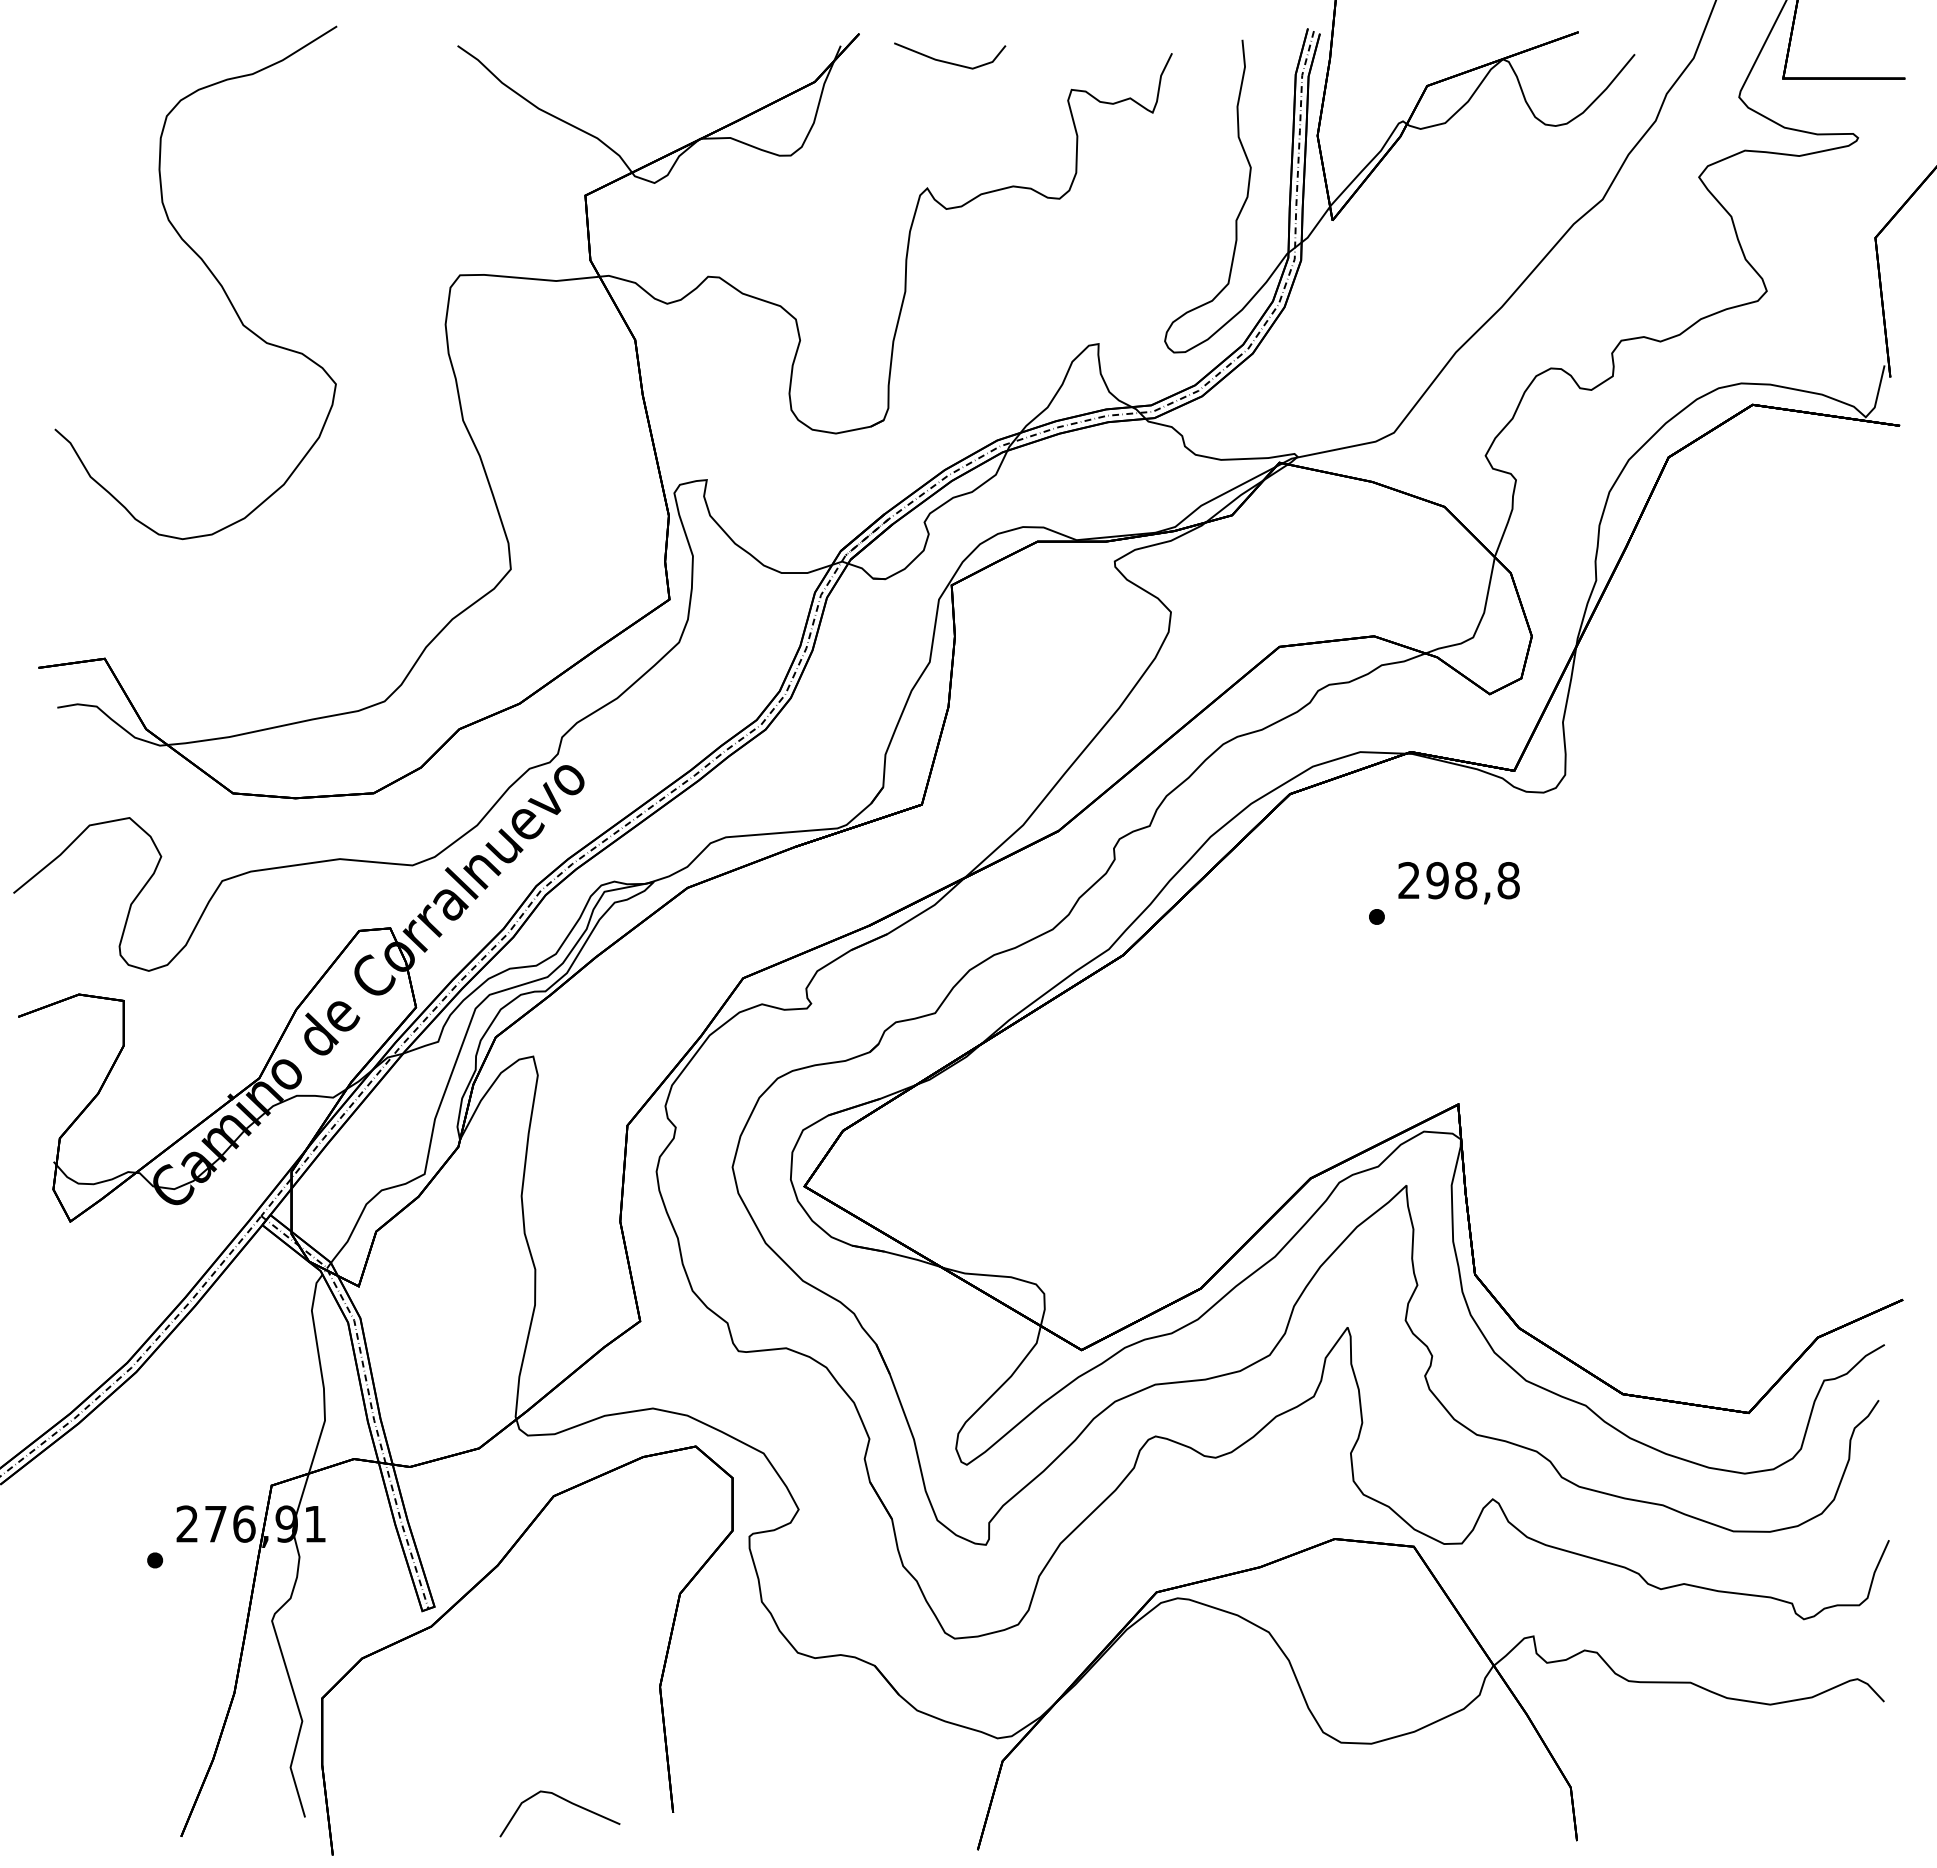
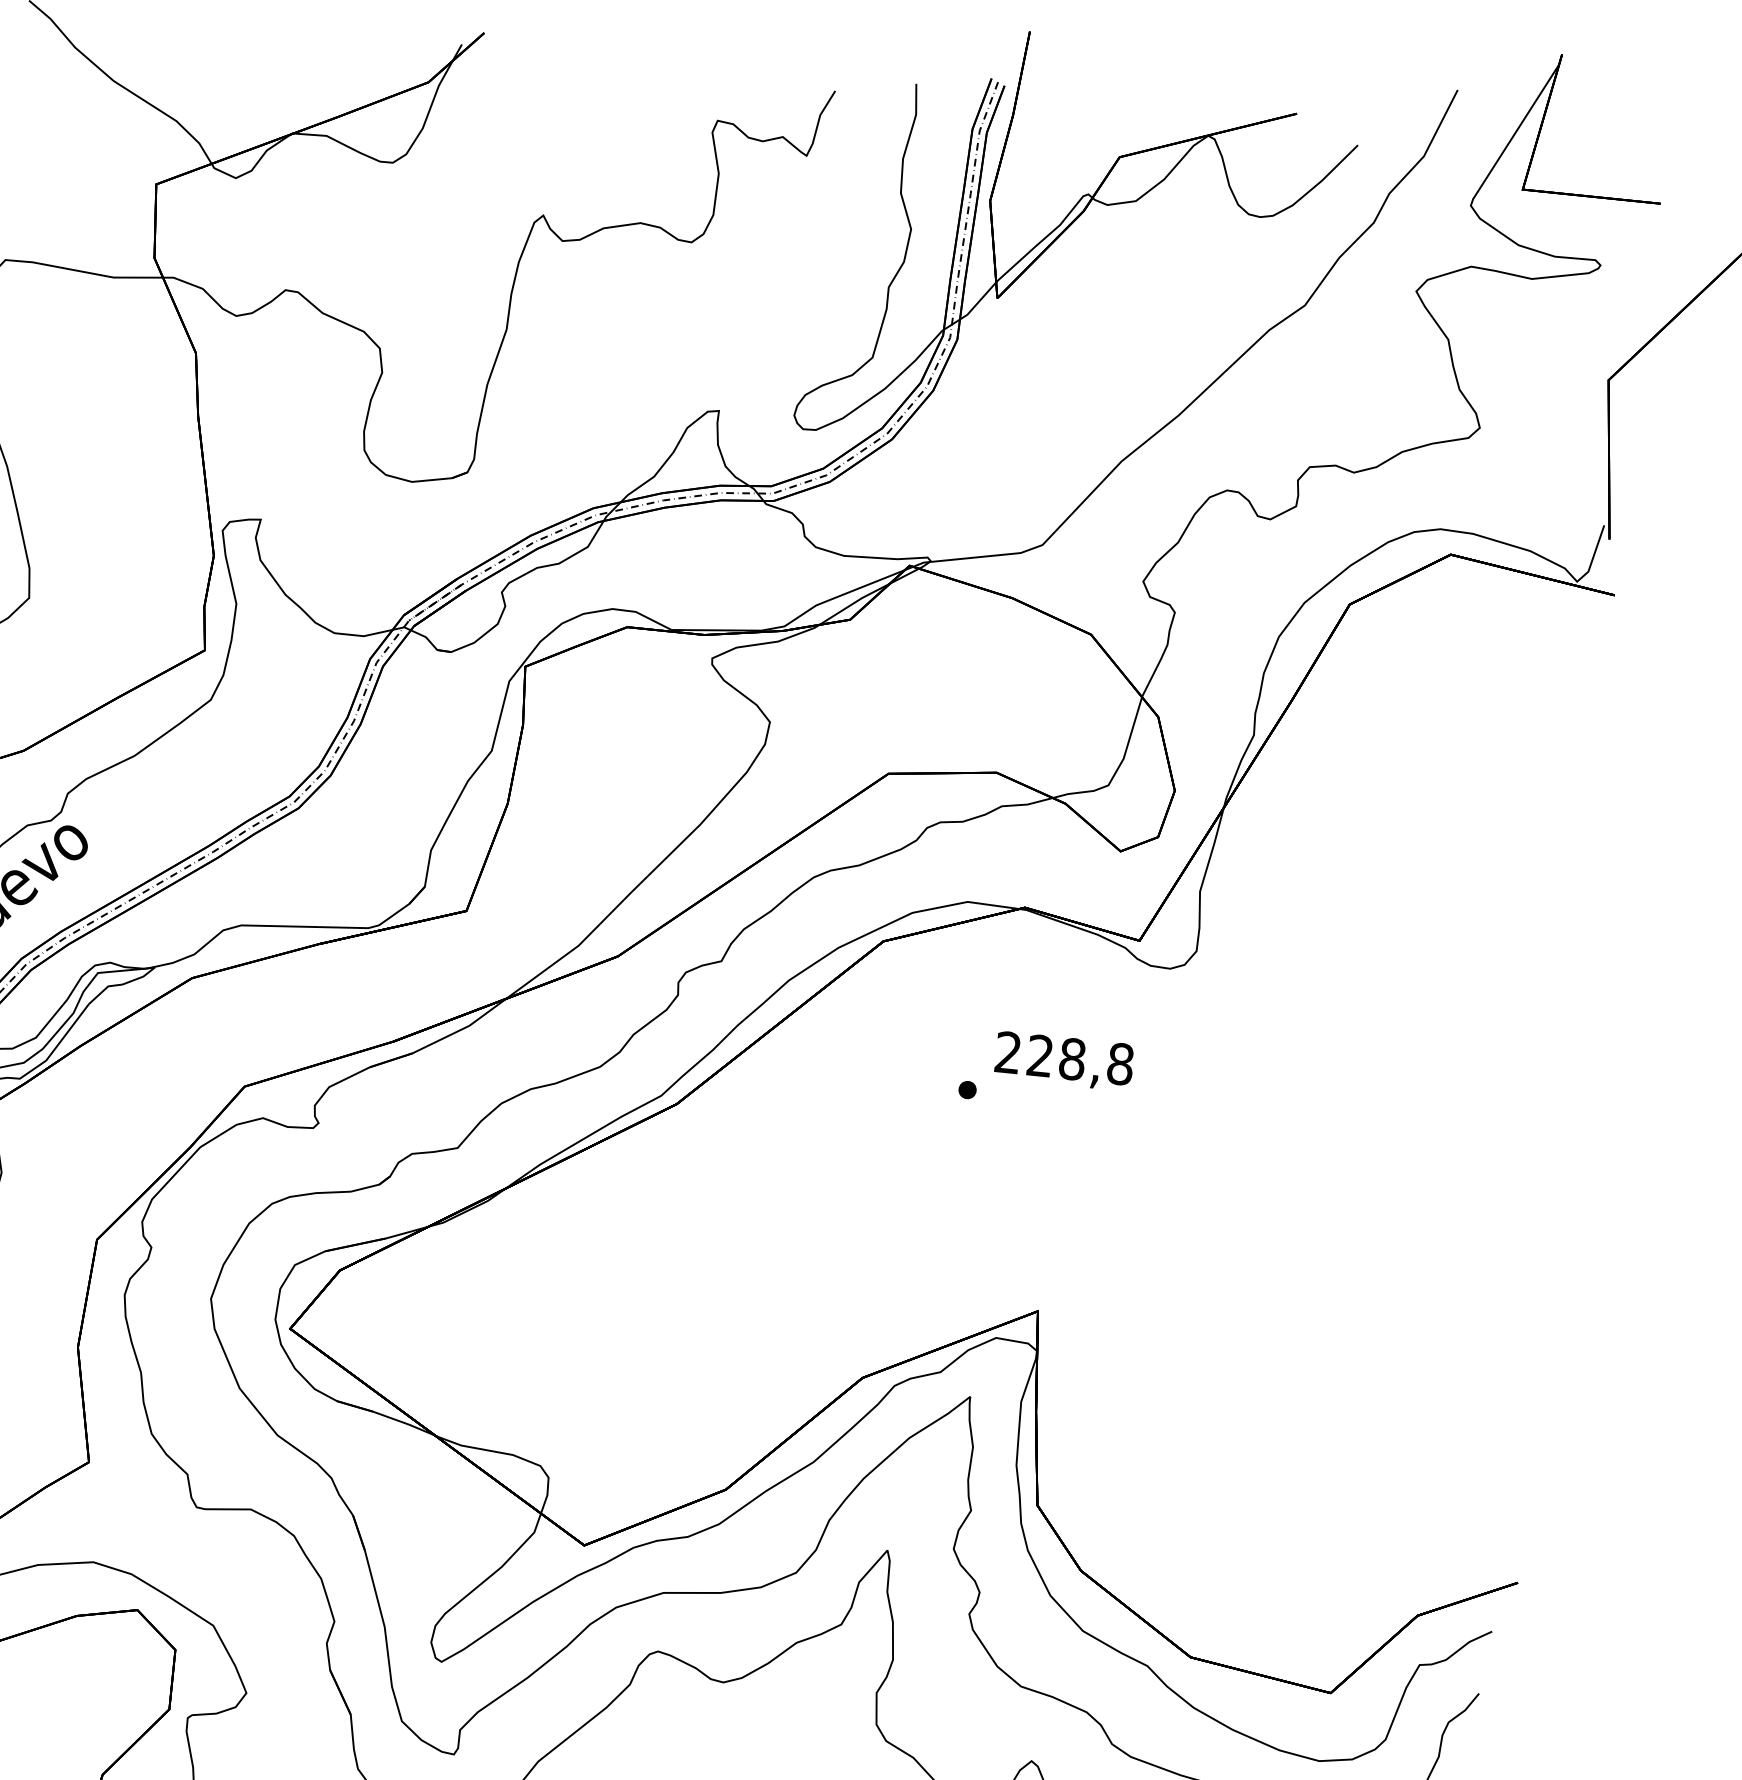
line: (948, 61) -> (581, 74), removed
text: (1437, 880) -> (1040, 1055), 298,8 -> 228,8

